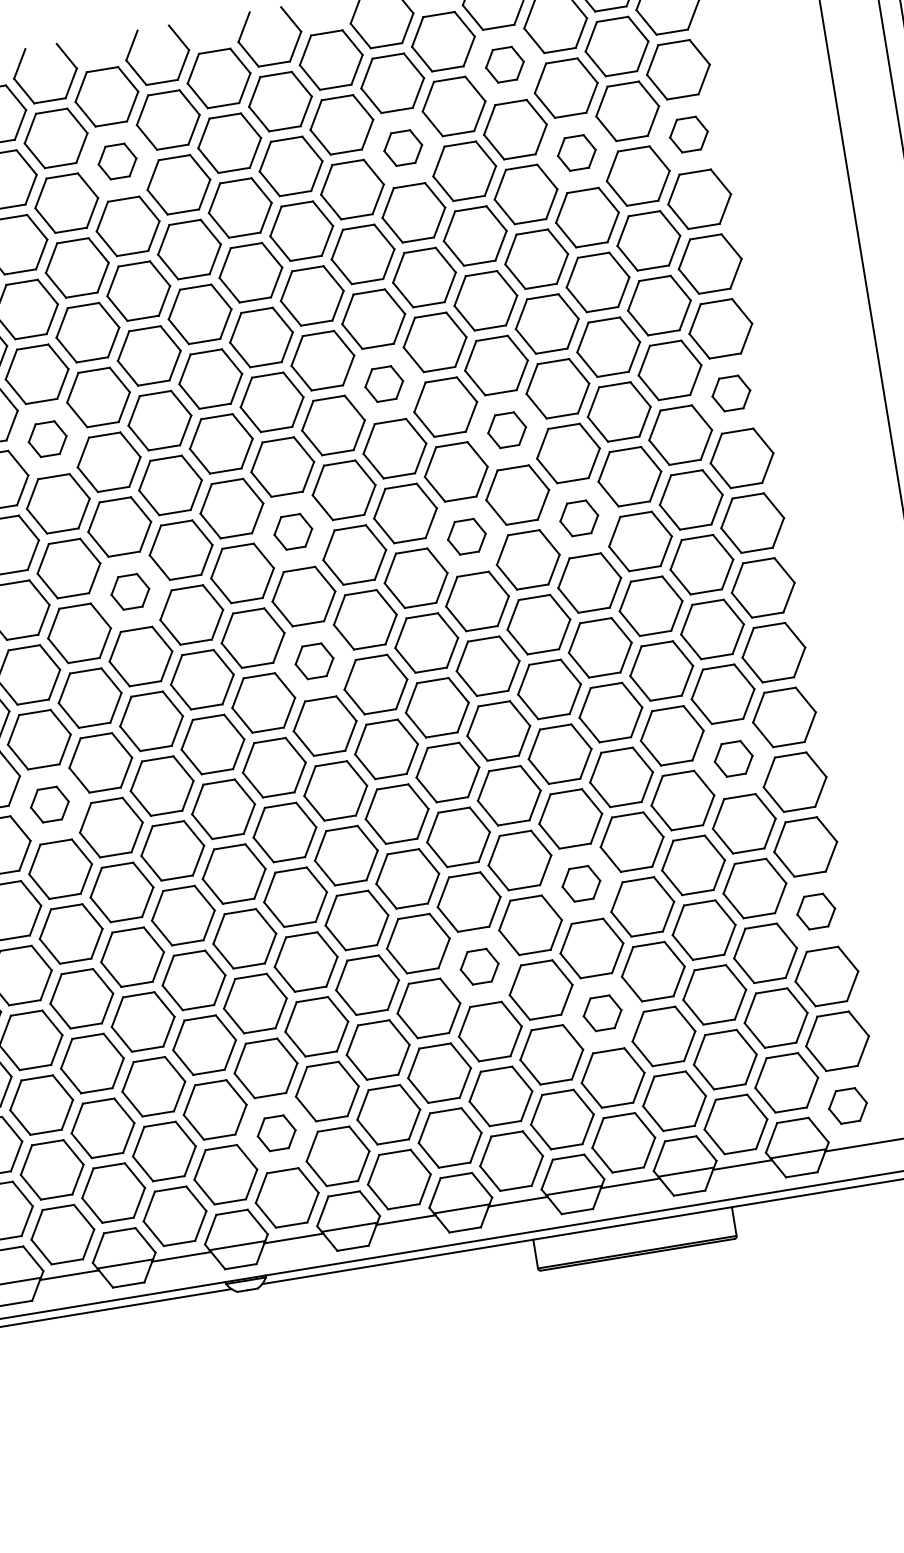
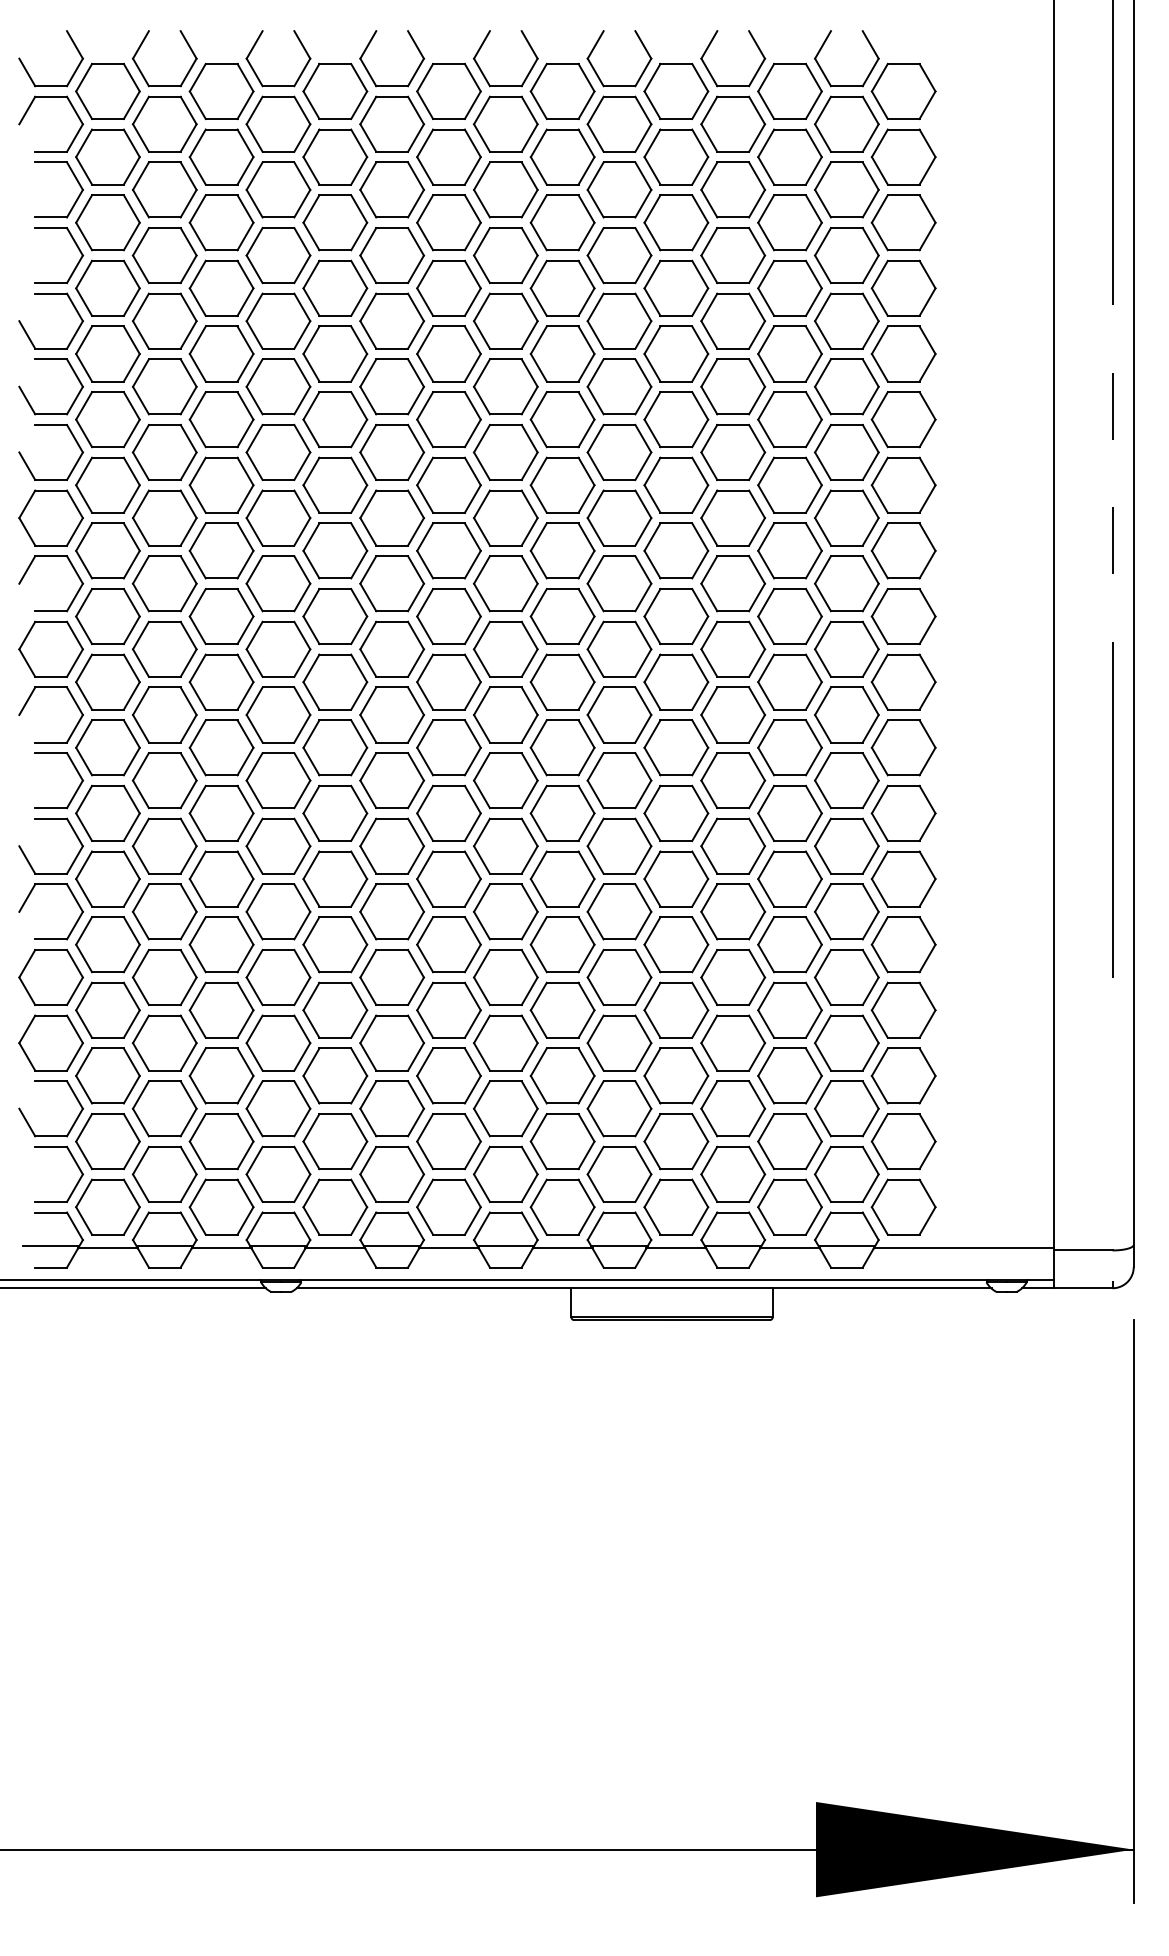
part: (505, 64) -> (733, 123), size x1.67
part: (688, 134) -> (903, 222), size x1.67
part: (403, 147) -> (619, 189), size x1.67
part: (576, 152) -> (789, 222), size x1.67
part: (117, 160) -> (335, 156), size x1.67
part: (384, 383) -> (562, 419), size x1.67
part: (731, 392) -> (903, 484), size x1.67
part: (507, 429) -> (676, 484), size x1.67
part: (47, 438) -> (221, 419), size x1.67
part: (579, 518) -> (733, 583), size x1.67
part: (292, 531) -> (448, 550), size x1.67
part: (466, 536) -> (619, 583), size x1.67
part: (130, 591) -> (278, 583), size x1.67
part: (313, 660) -> (448, 681), size x1.67
part: (733, 758) -> (846, 845), size x1.67
part: (49, 804) -> (164, 780), size x1.67
part: (581, 883) -> (676, 944), size x1.67
part: (815, 910) -> (903, 1009), size x1.67
part: (479, 966) -> (562, 1009), size x1.67
part: (602, 1012) -> (676, 1075), size x1.67
part: (847, 1105) -> (903, 1206), size x1.67
part: (276, 1133) -> (335, 1141), size x1.67

